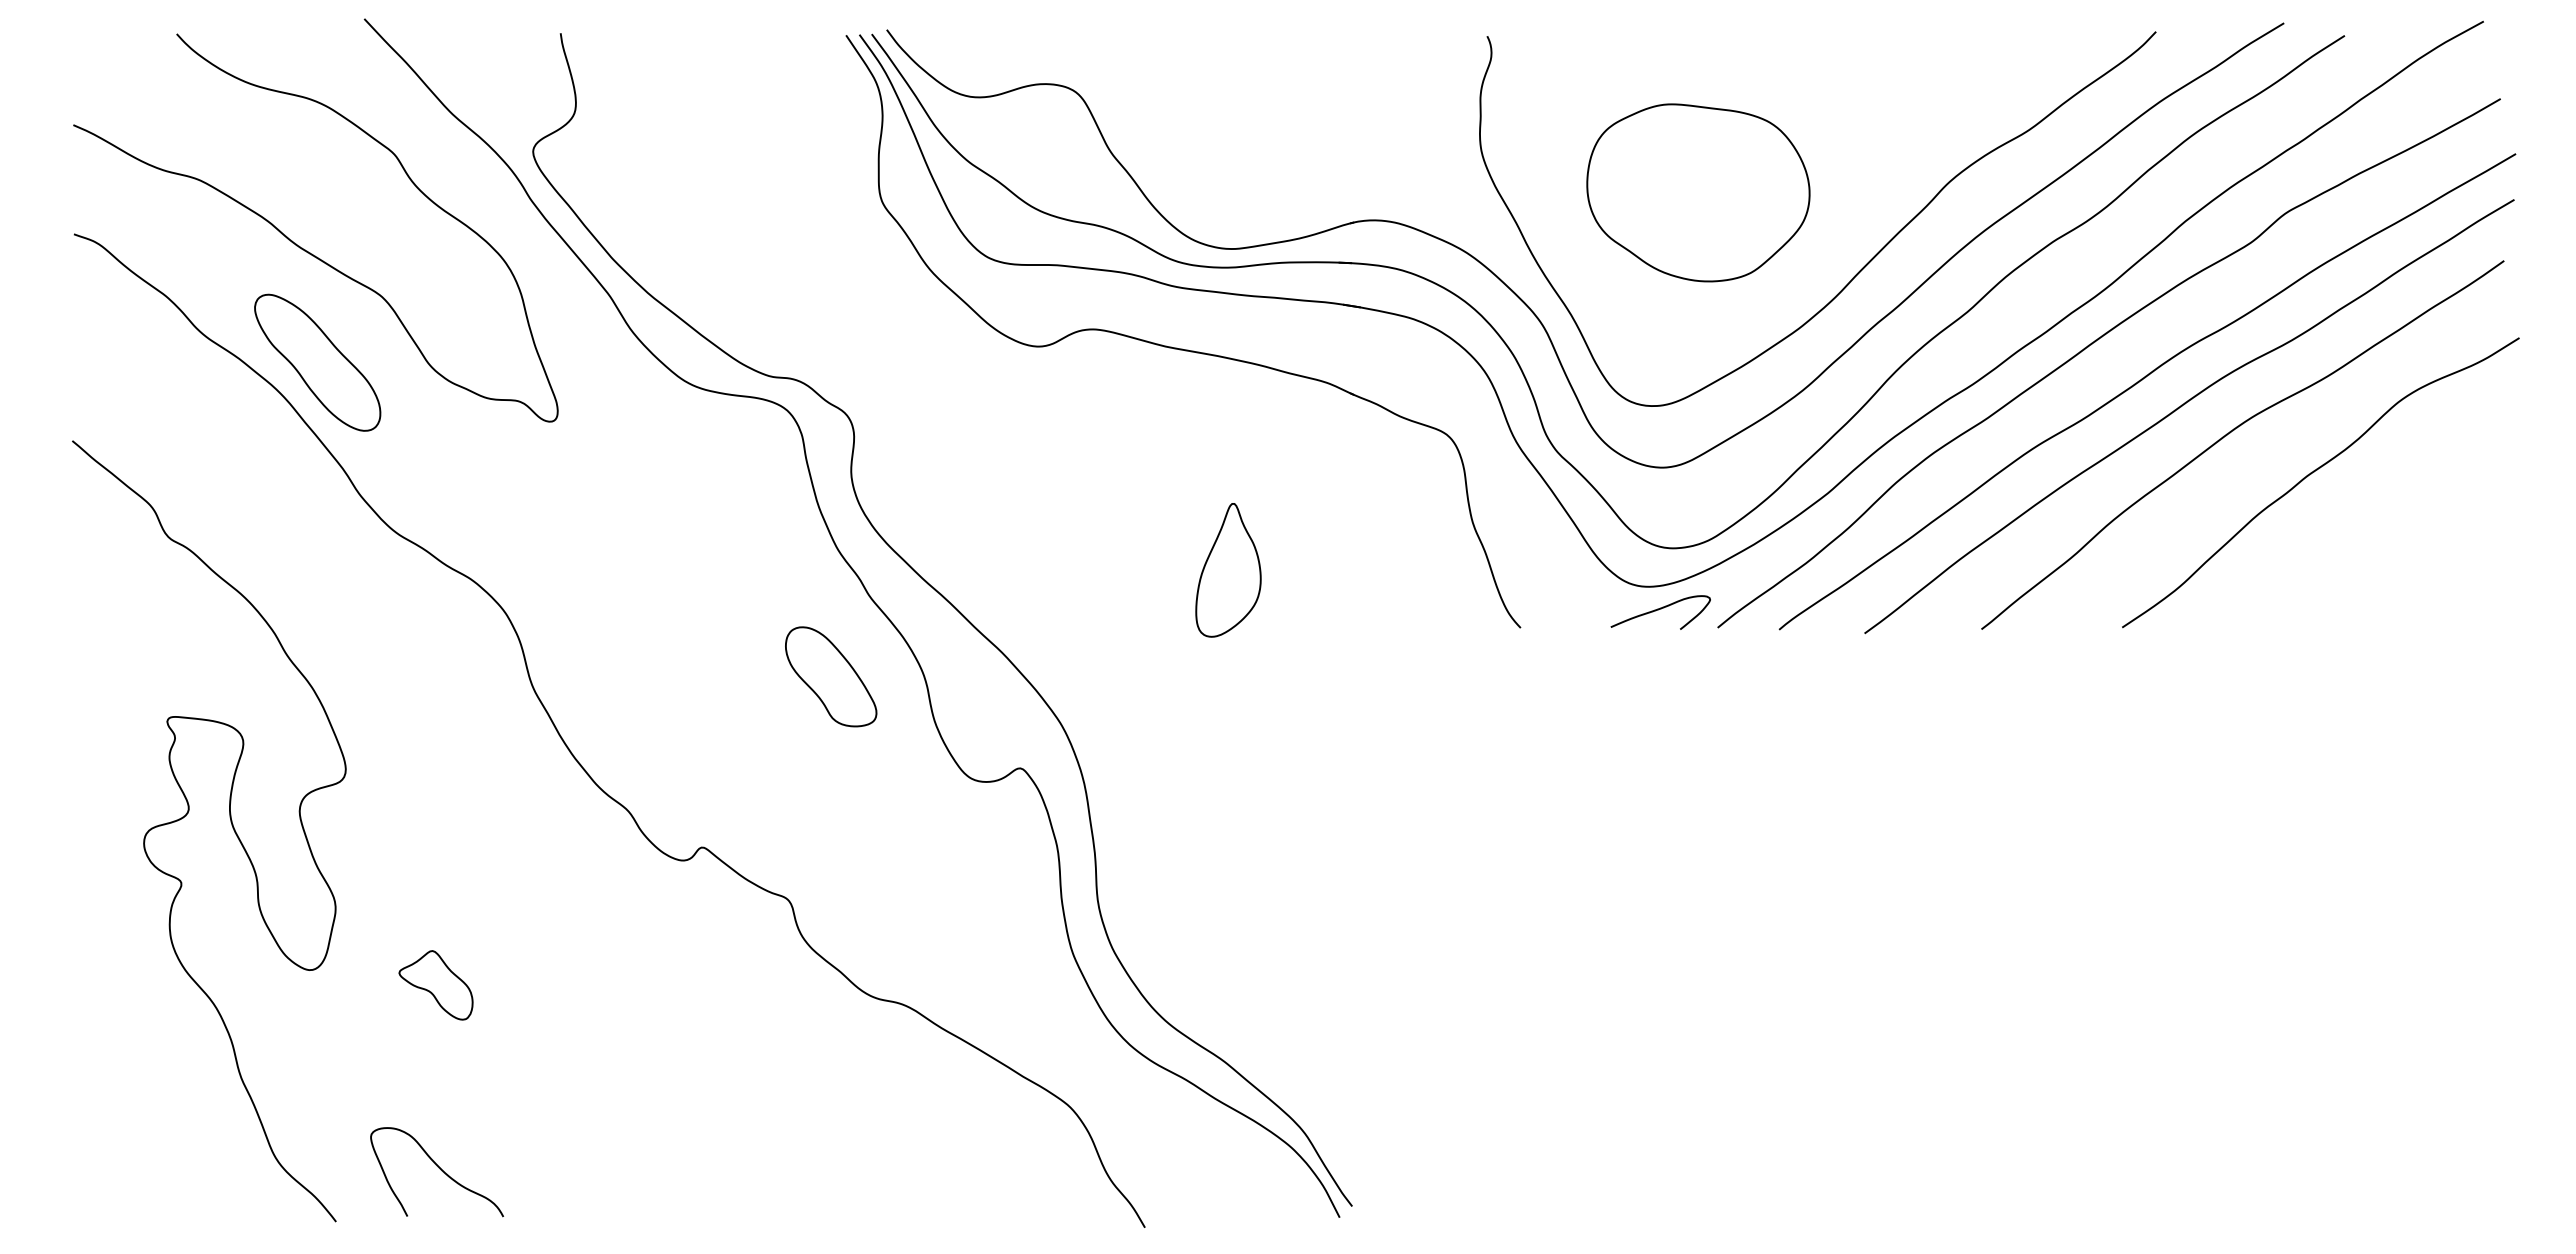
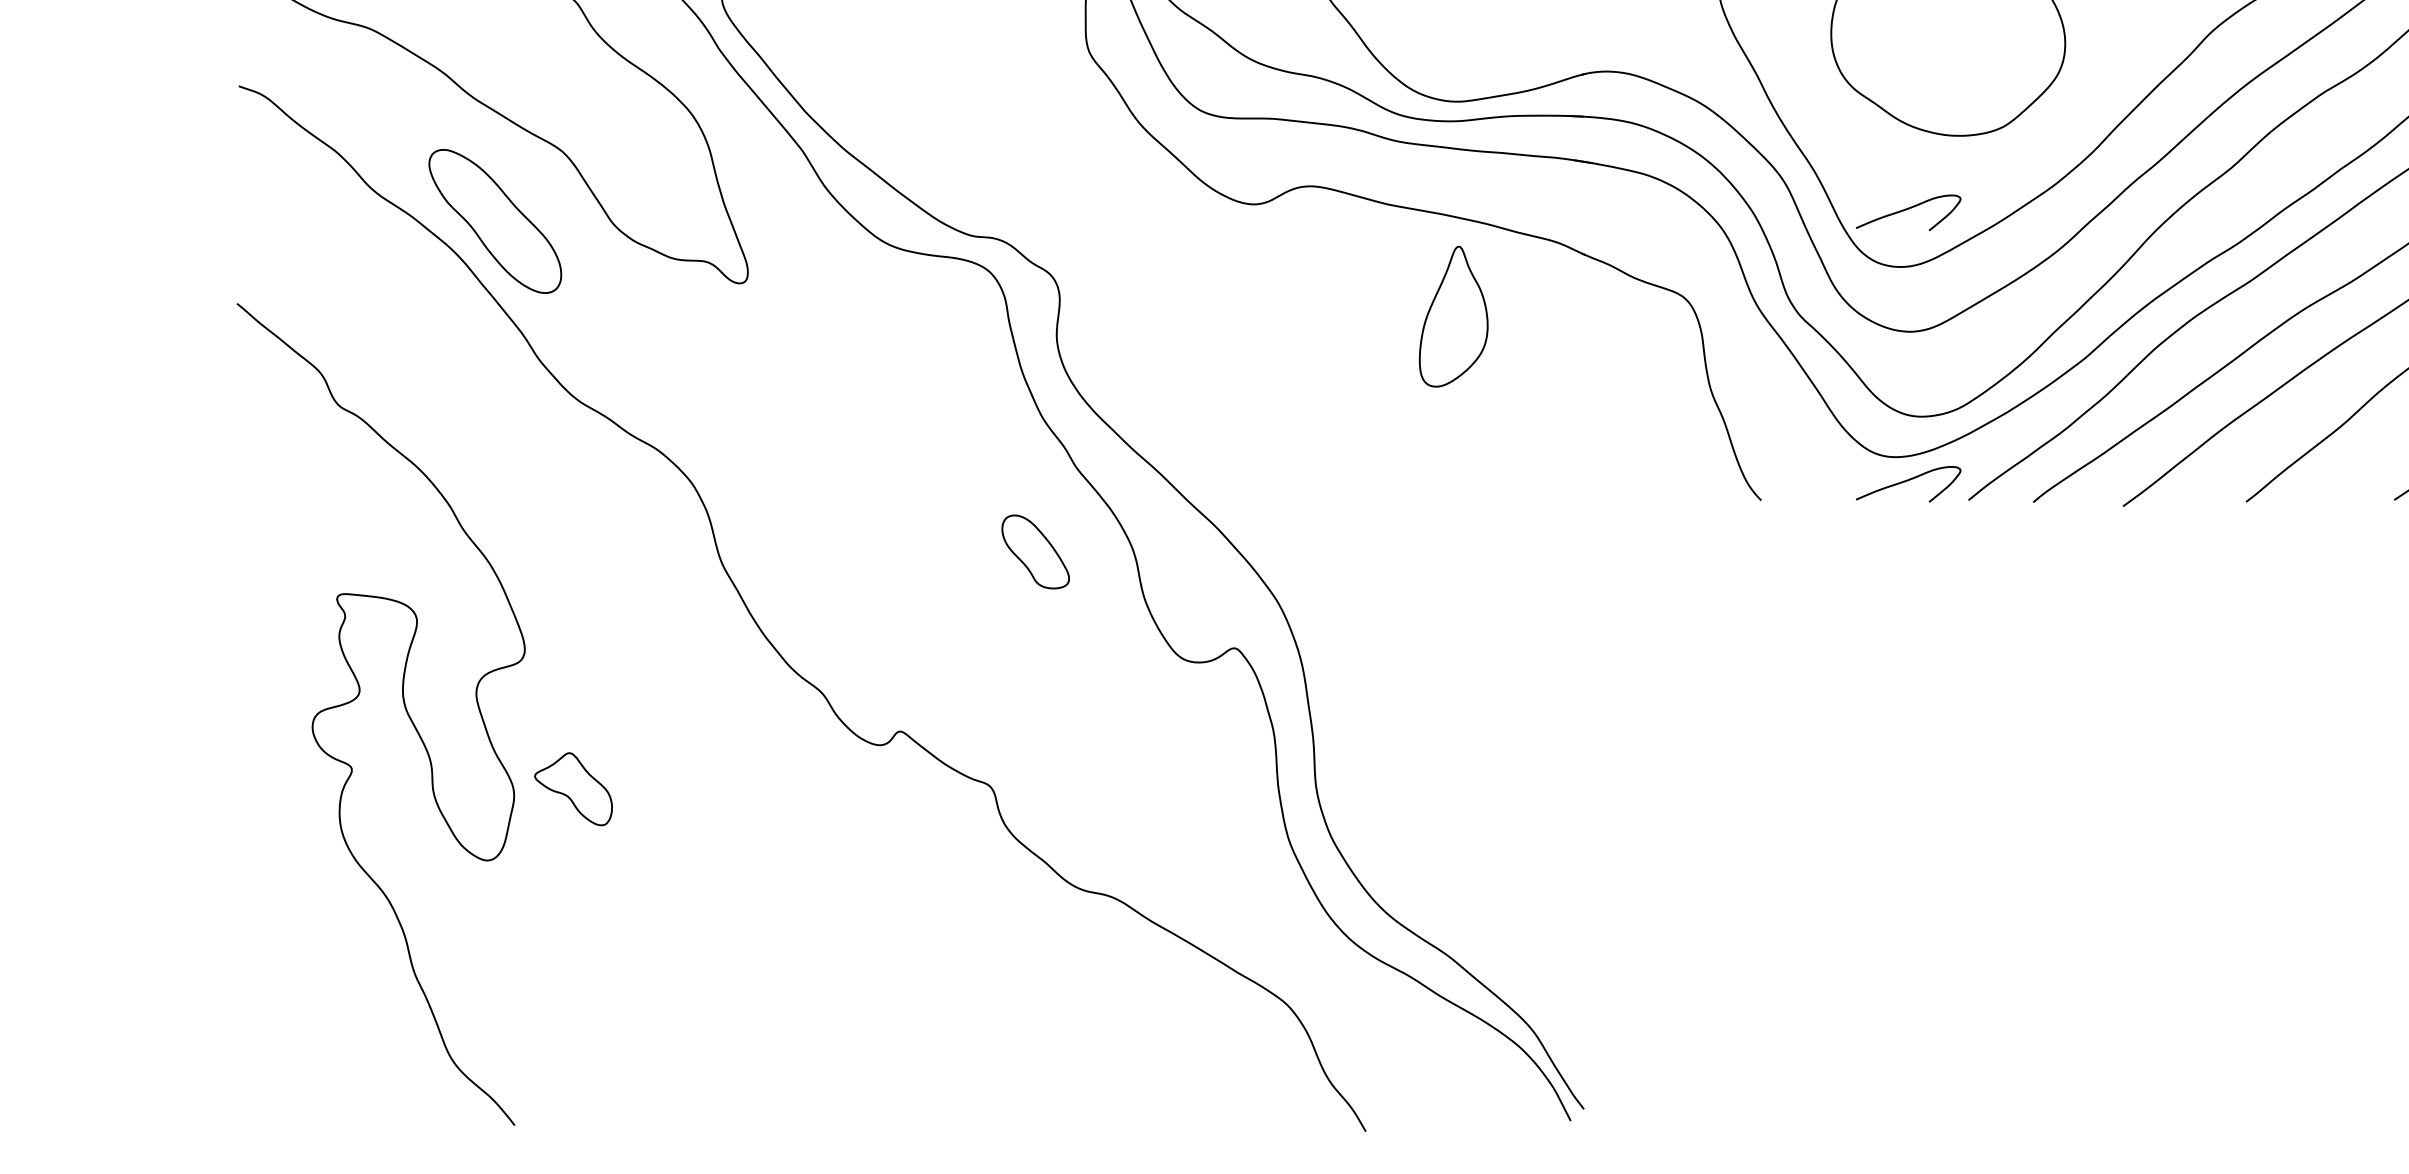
curve: (1658, 352) -> (1906, 210), added
part: (1228, 570) -> (1453, 316), moved
part: (831, 676) -> (1035, 551), size x0.7
part: (435, 985) -> (572, 789), moved
curve: (439, 1169) -> (623, 1070), removed

